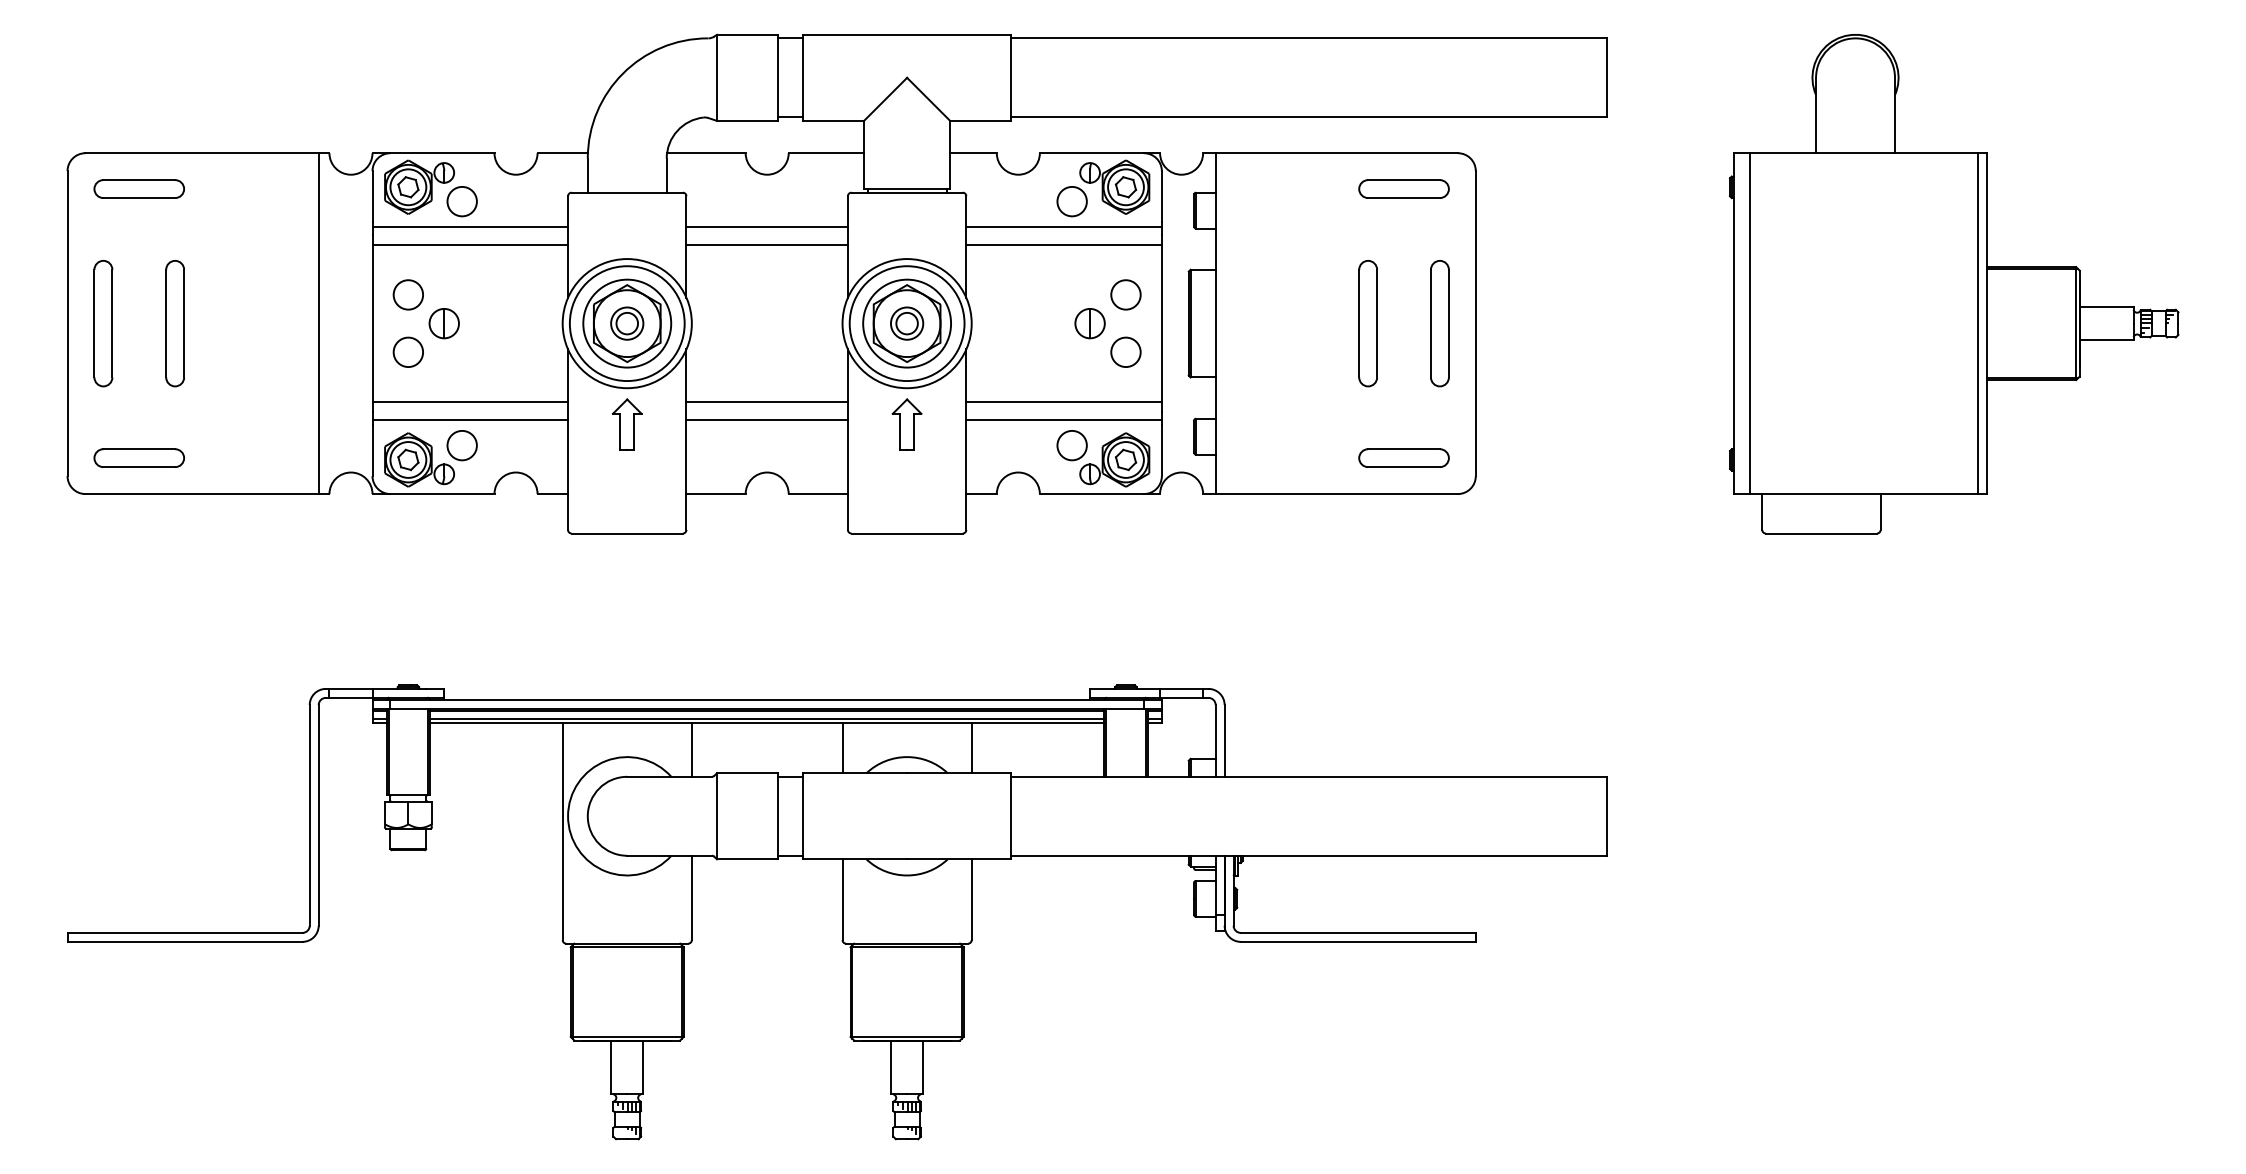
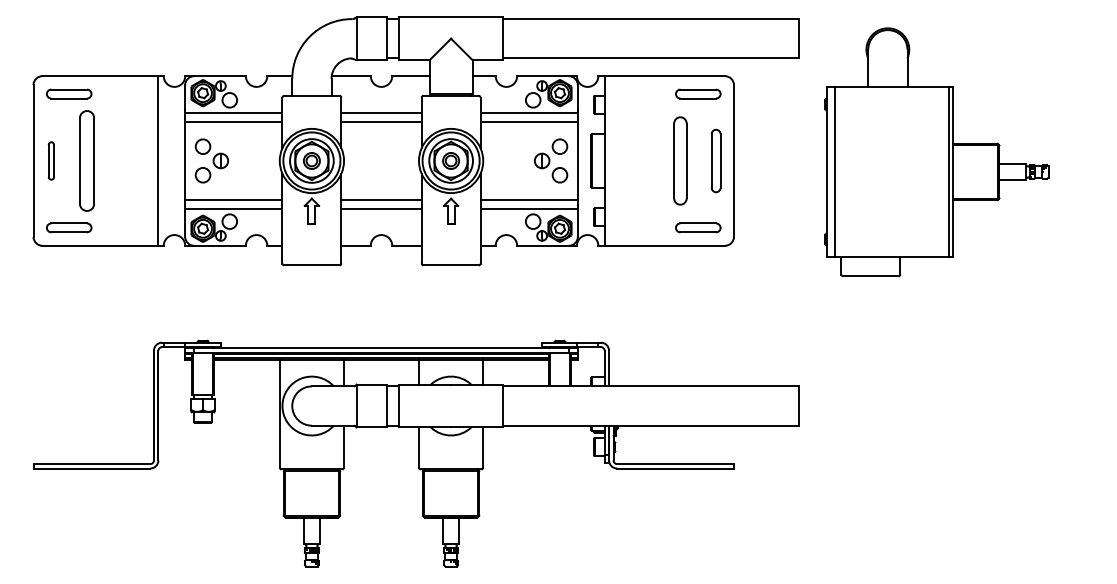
part: (1953, 284) -> (936, 152), moved
part: (103, 322) -> (51, 160), size x0.6
part: (174, 322) -> (86, 160), size x1.6
part: (1368, 322) -> (680, 160), size x1.4

